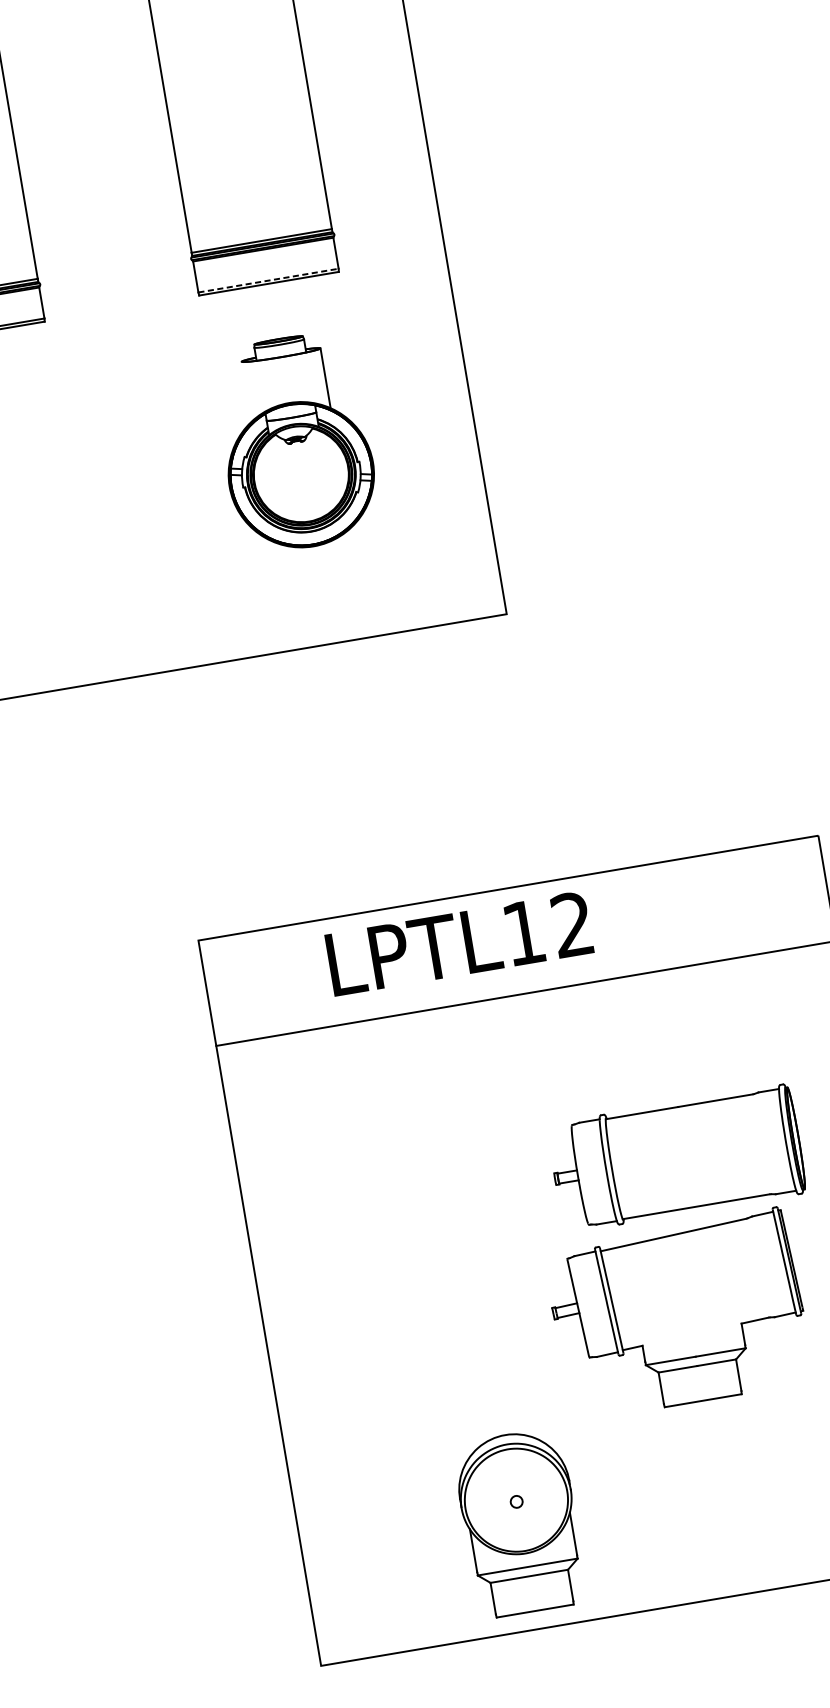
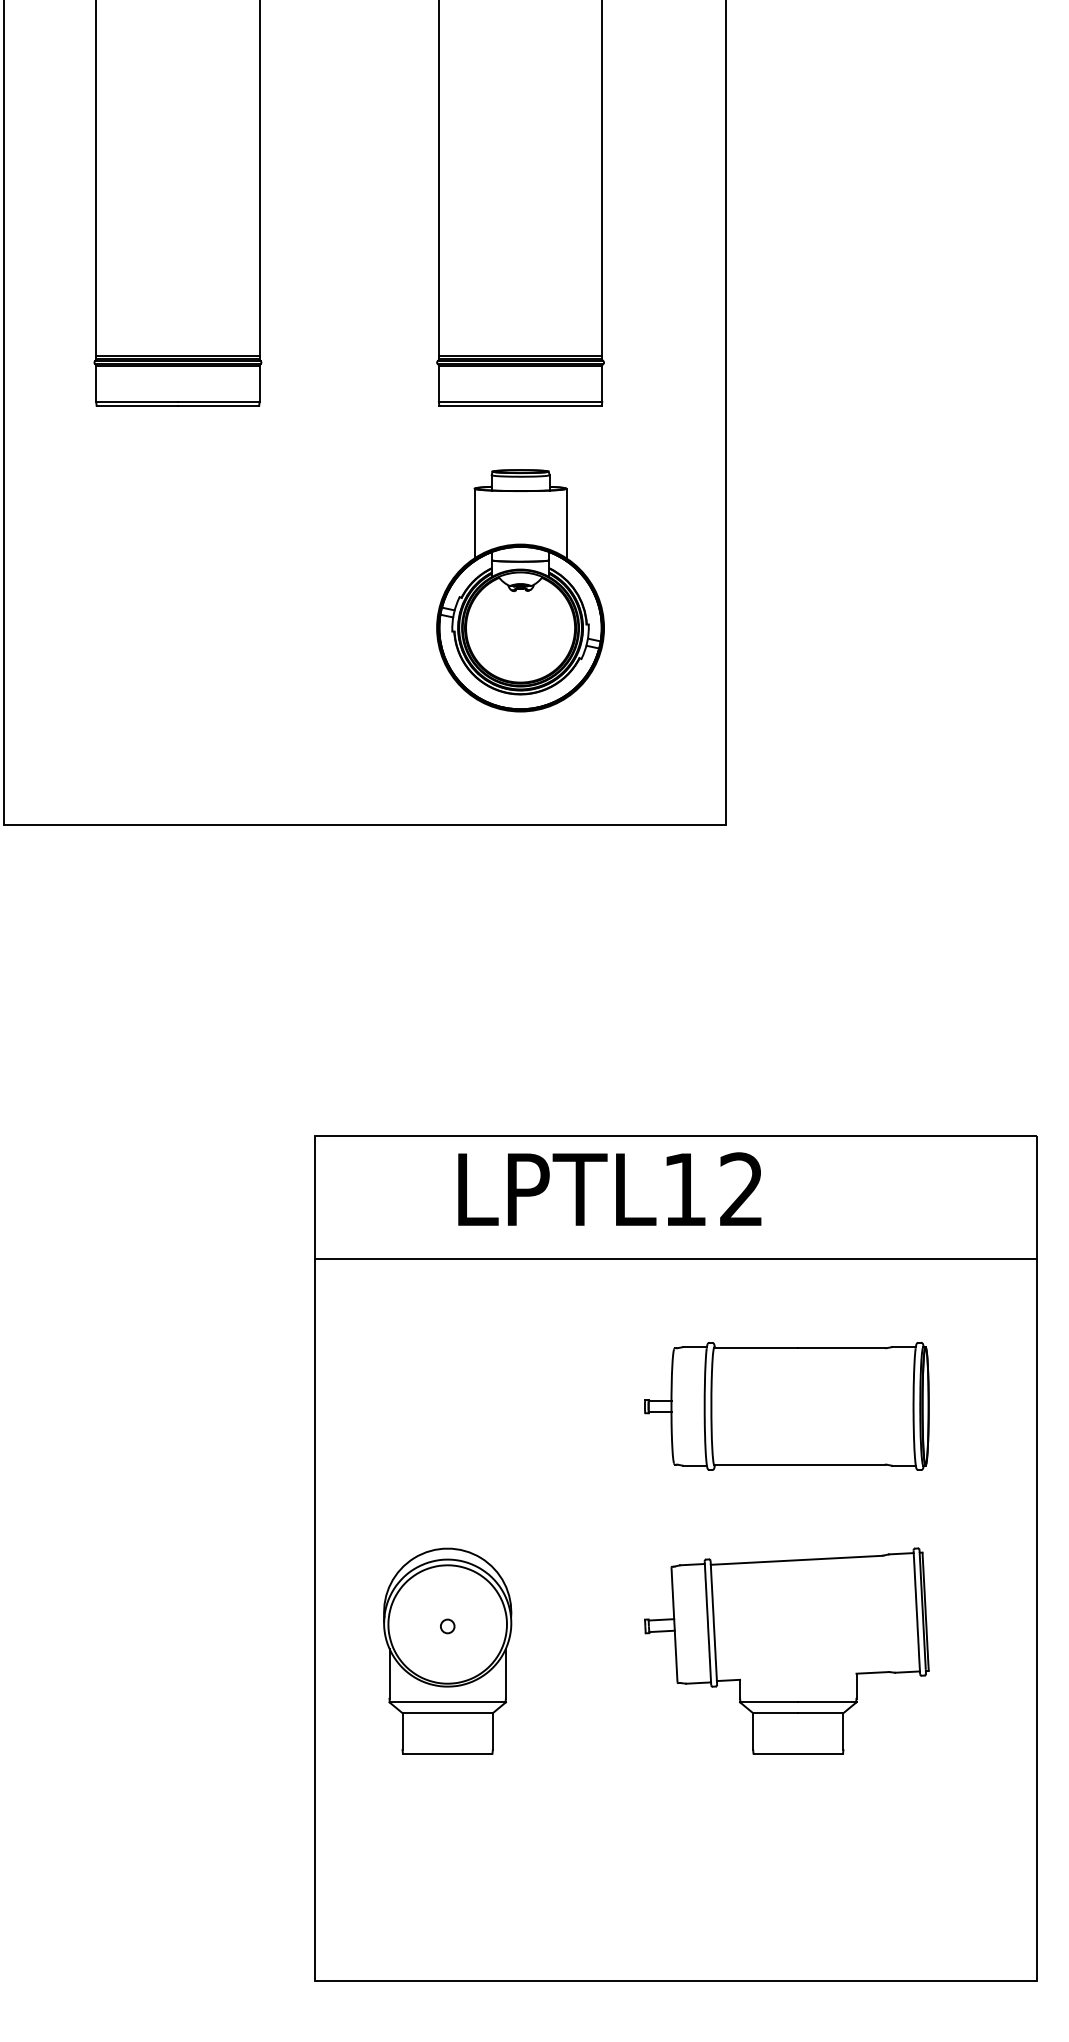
line: (268, 280) -> (520, 401), dashed -> solid
line: (246, 391) -> (474, 523), added
part: (676, 1157) -> (786, 1405), moved
part: (520, 1522) -> (447, 1650), moved

